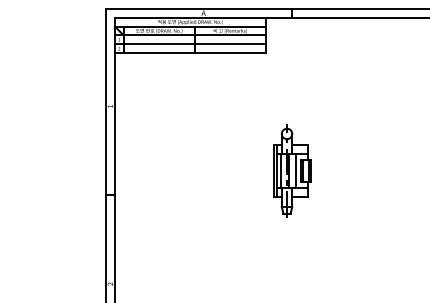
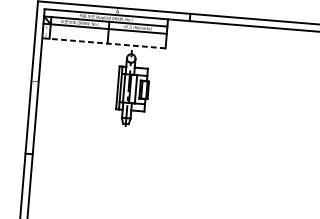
line: (189, 44) -> (103, 36), removed
line: (189, 53) -> (103, 43), solid -> dashed
part: (292, 170) -> (133, 88), moved

